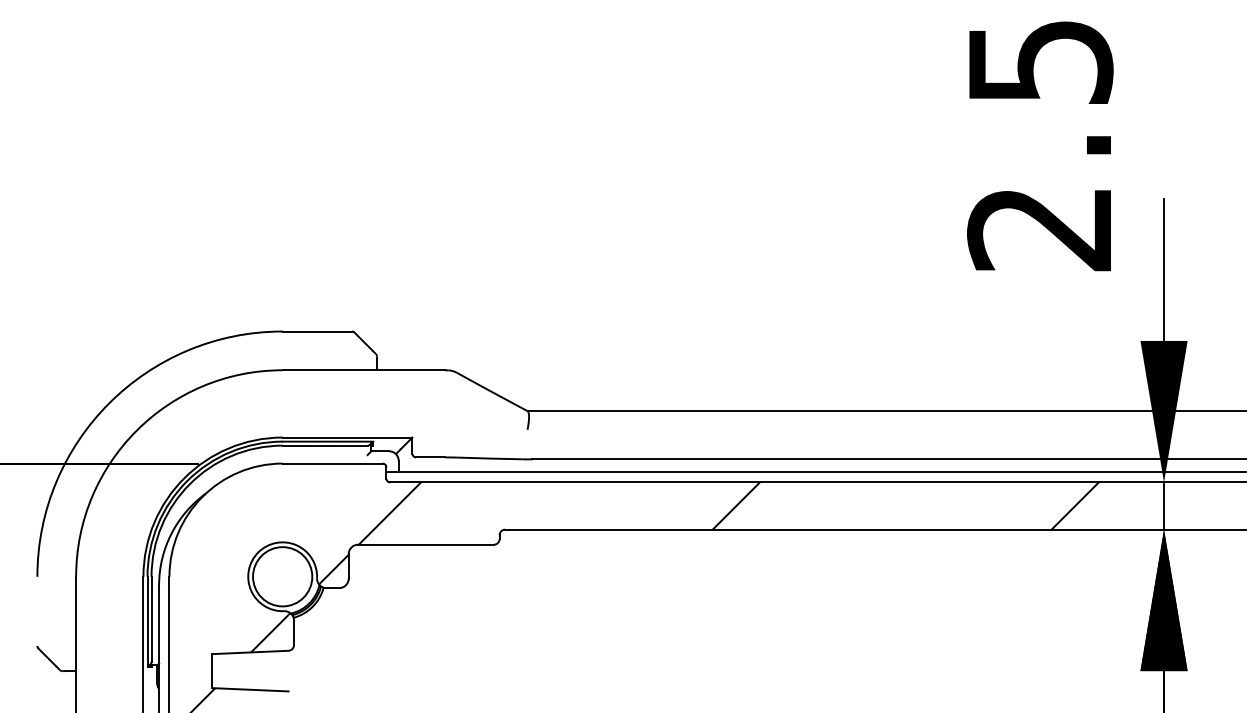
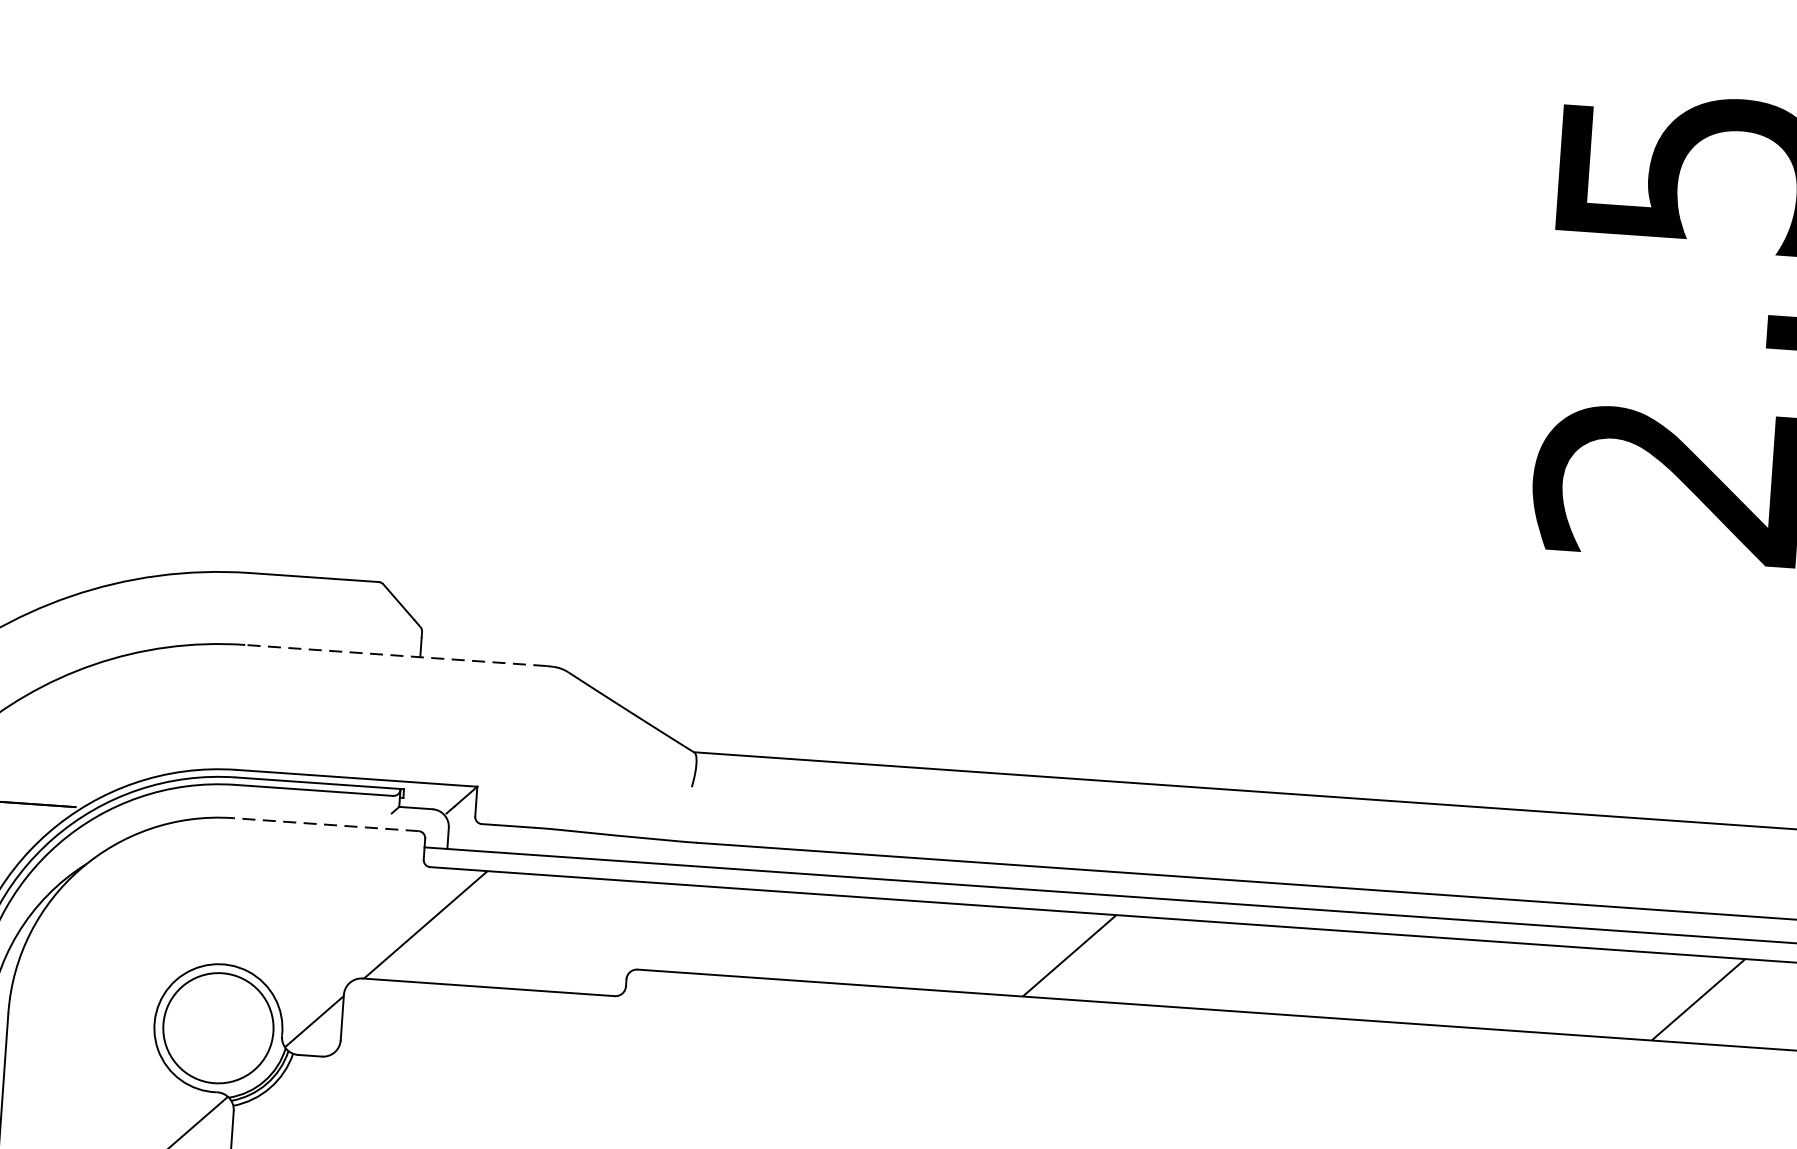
line: (363, 370) -> (395, 655), solid -> dashed
line: (332, 463) -> (325, 824), solid -> dashed

